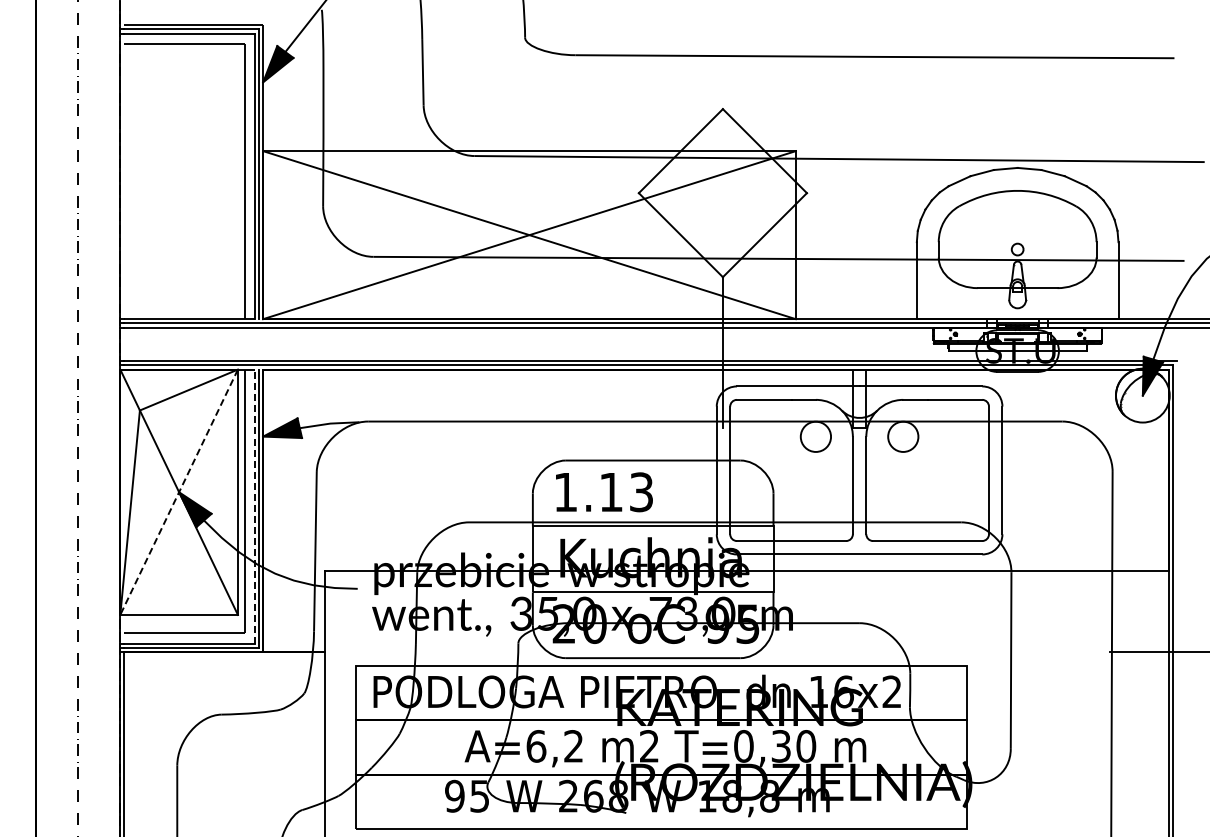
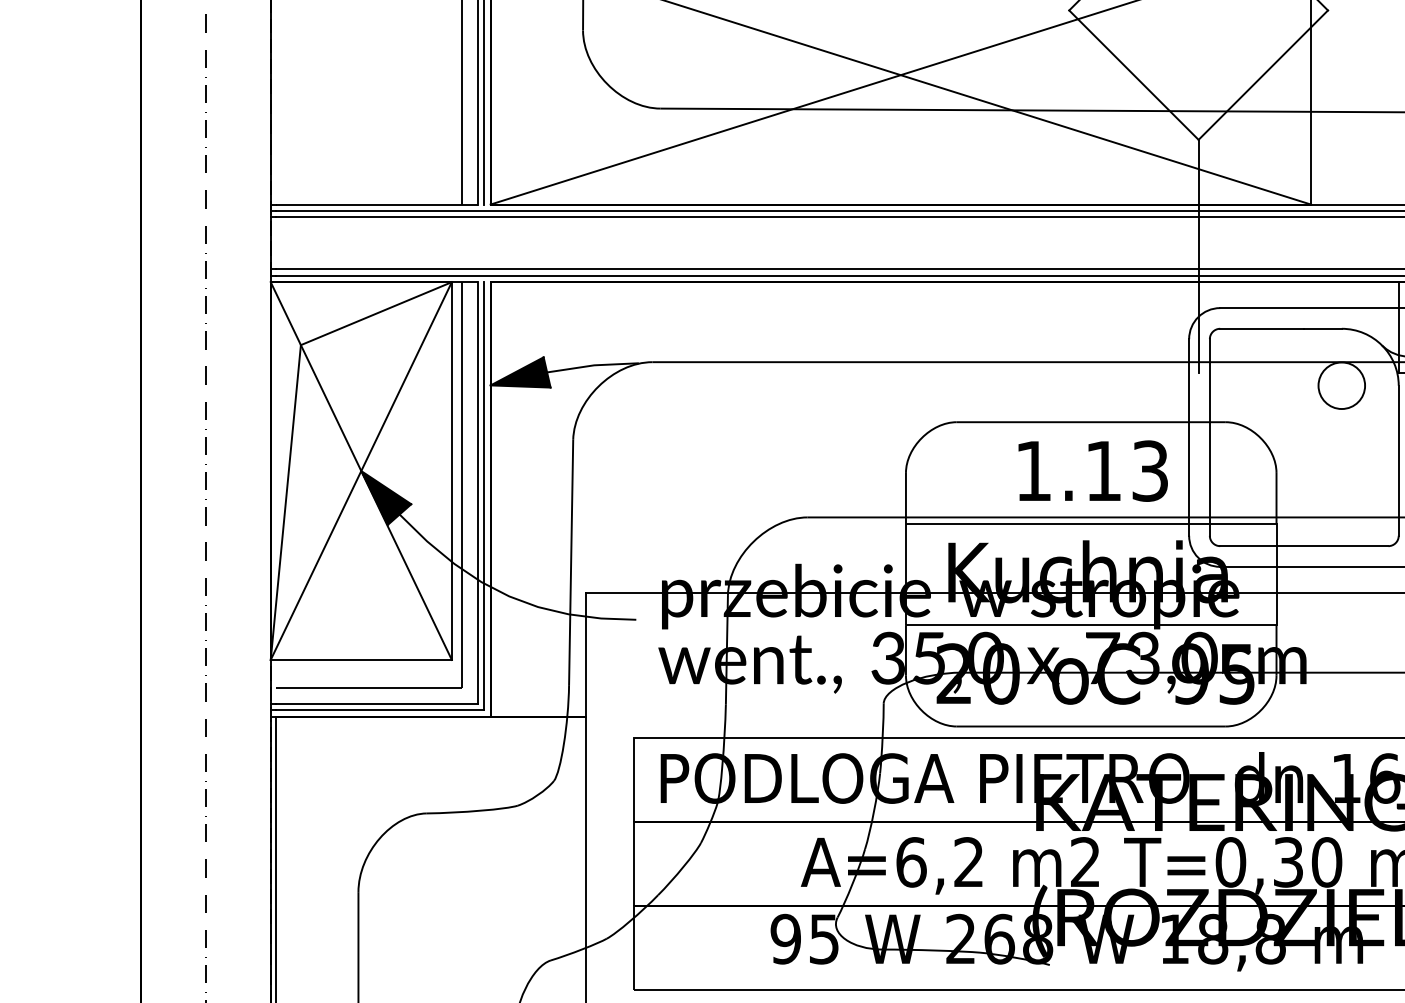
line: (178, 492) -> (360, 471), dashed -> solid
text: (604, 492) -> (1093, 471), moved
line: (254, 506) -> (477, 492), dashed -> solid

